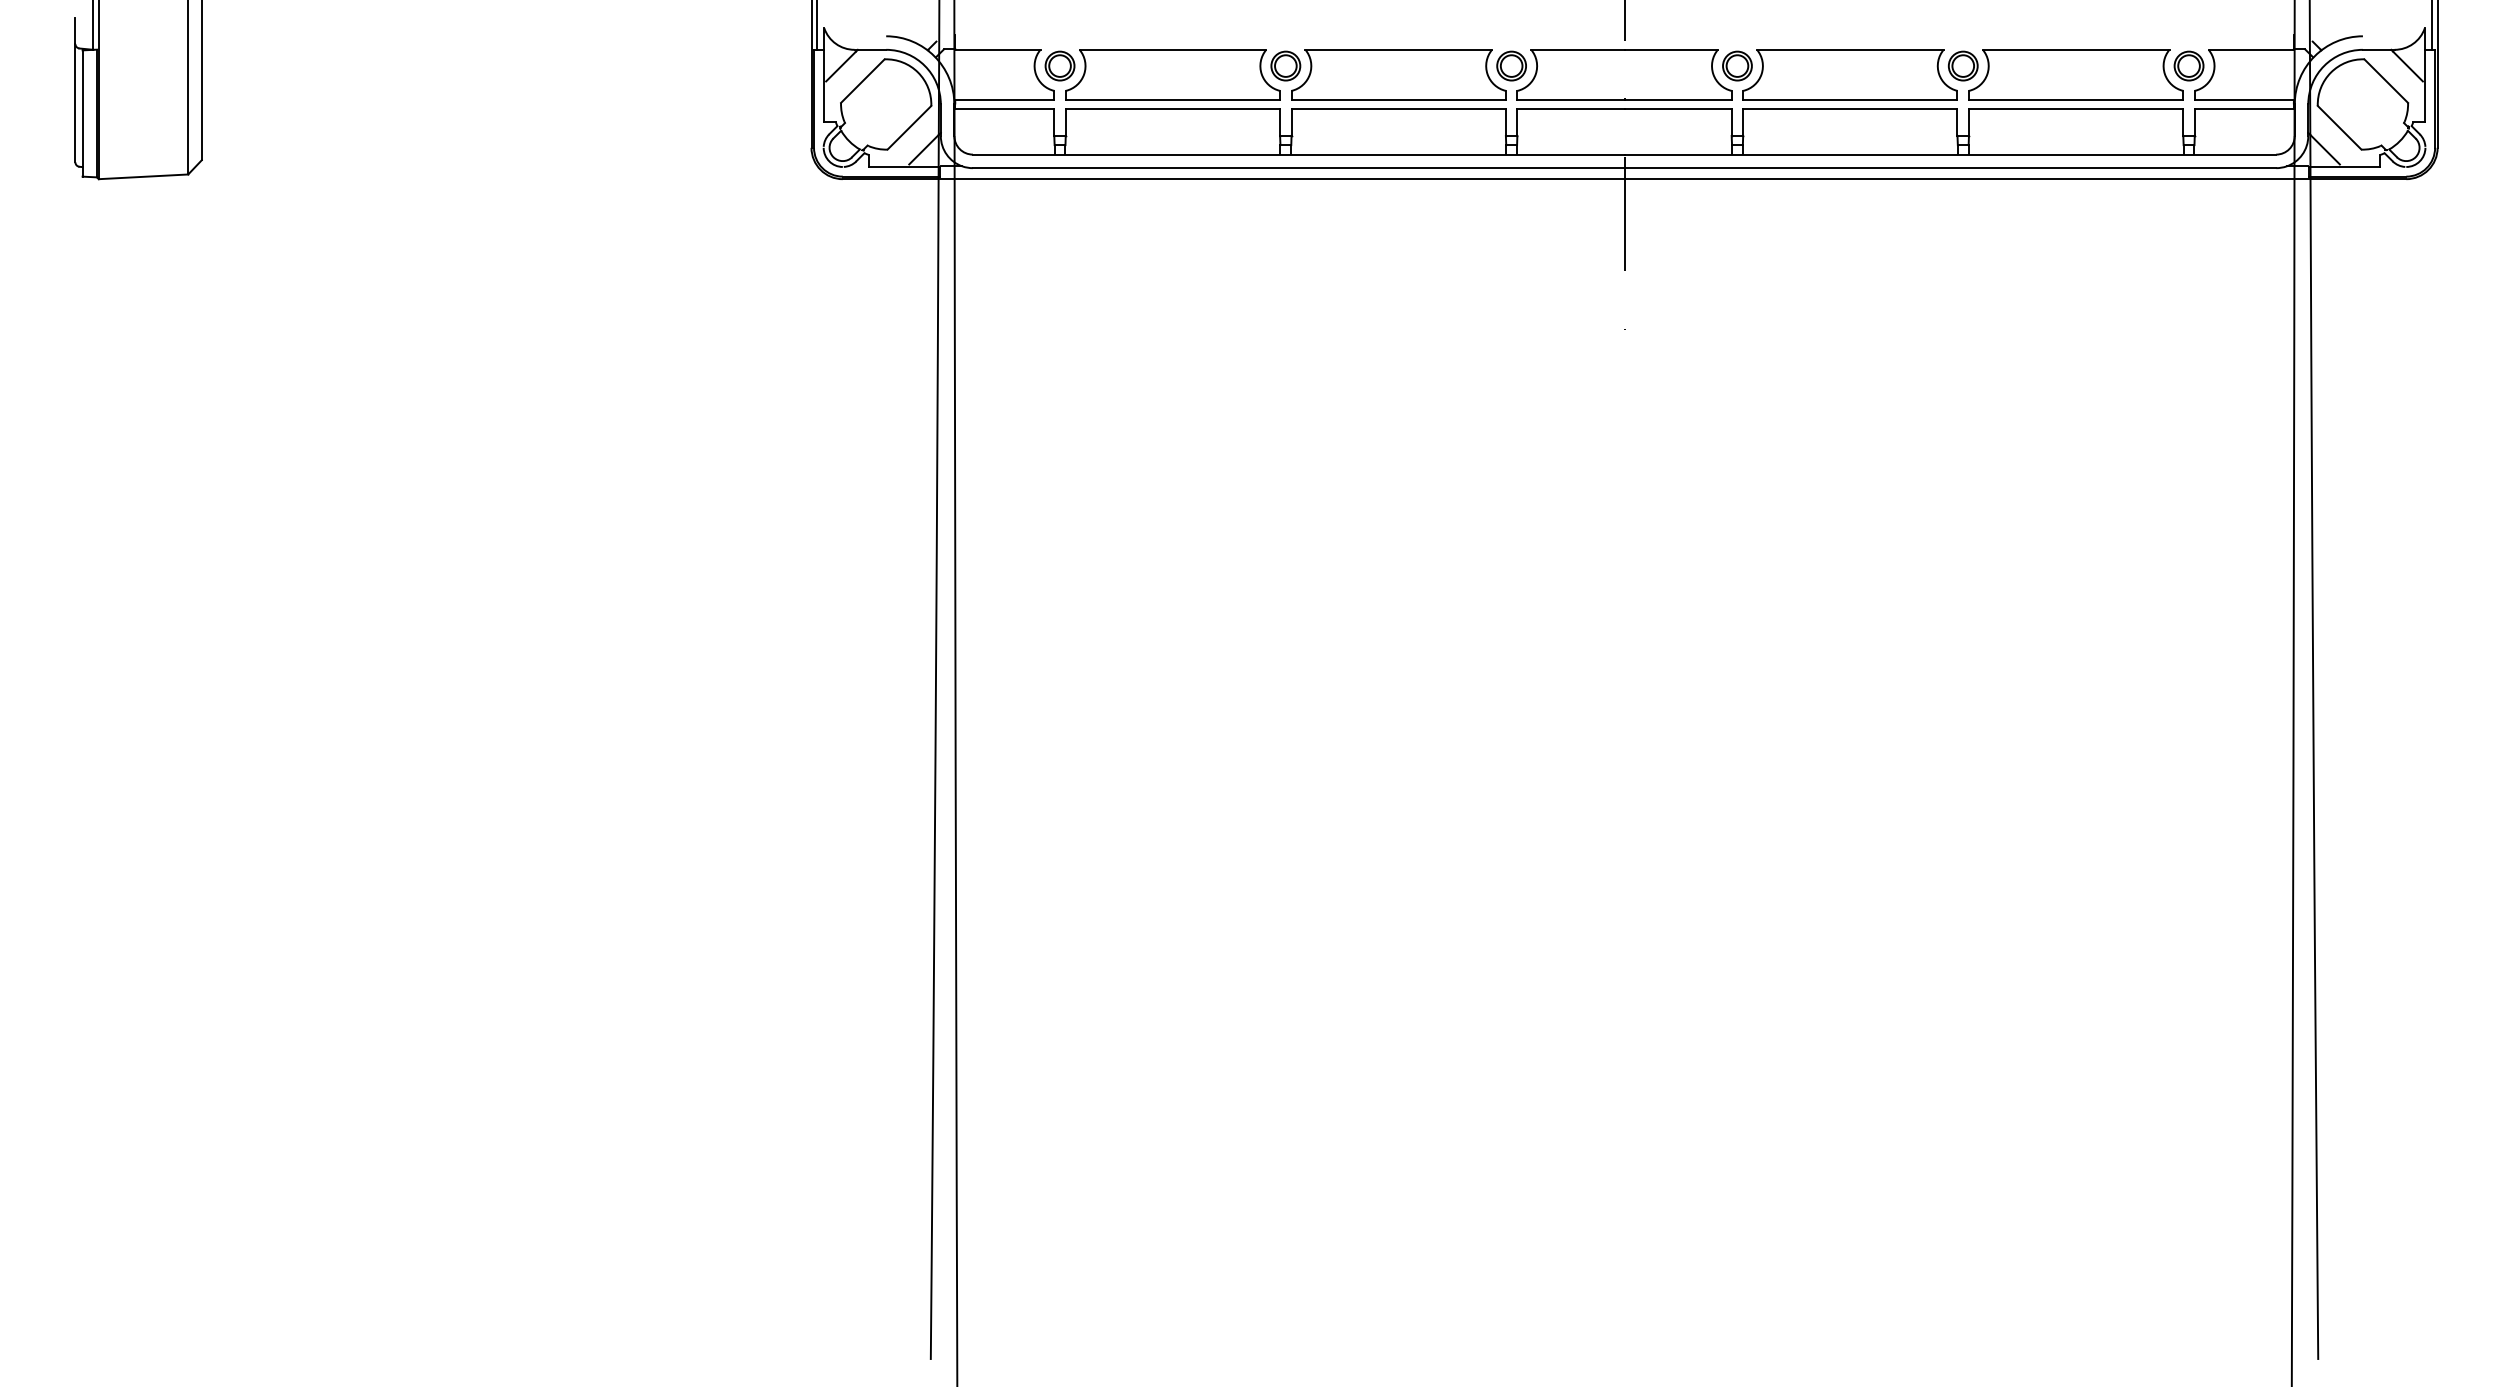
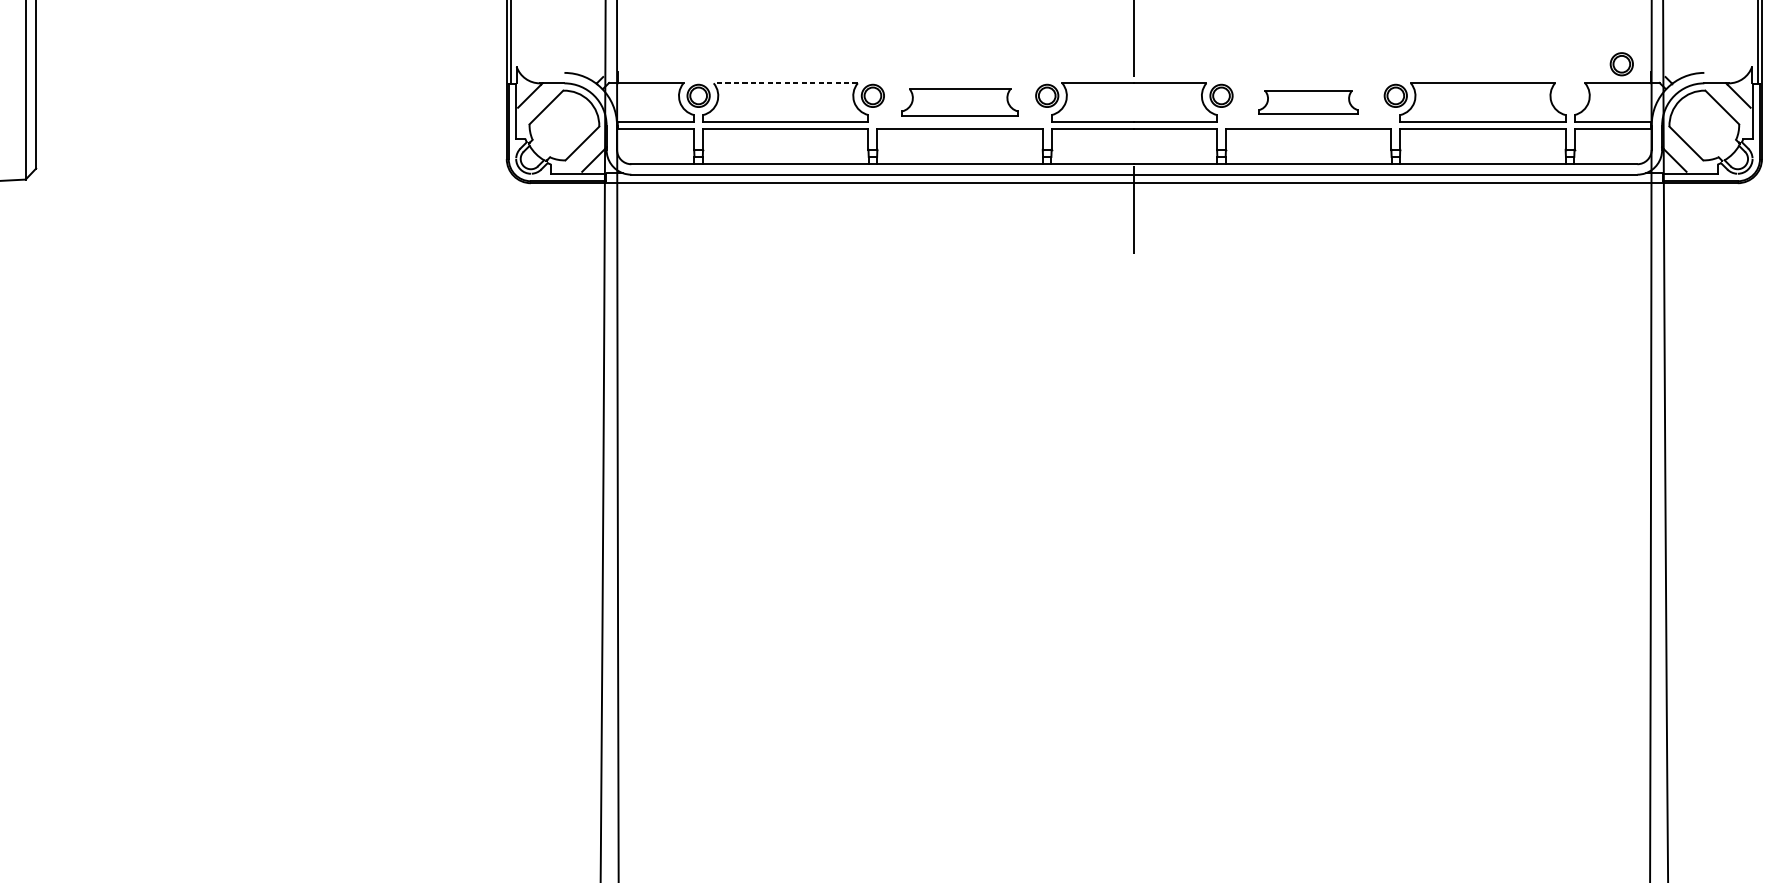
line: (1172, 49) -> (785, 83), solid -> dashed
part: (2188, 65) -> (1621, 63), moved
part: (1398, 74) -> (959, 102), size x0.7
part: (1849, 74) -> (1308, 102), size x0.6

